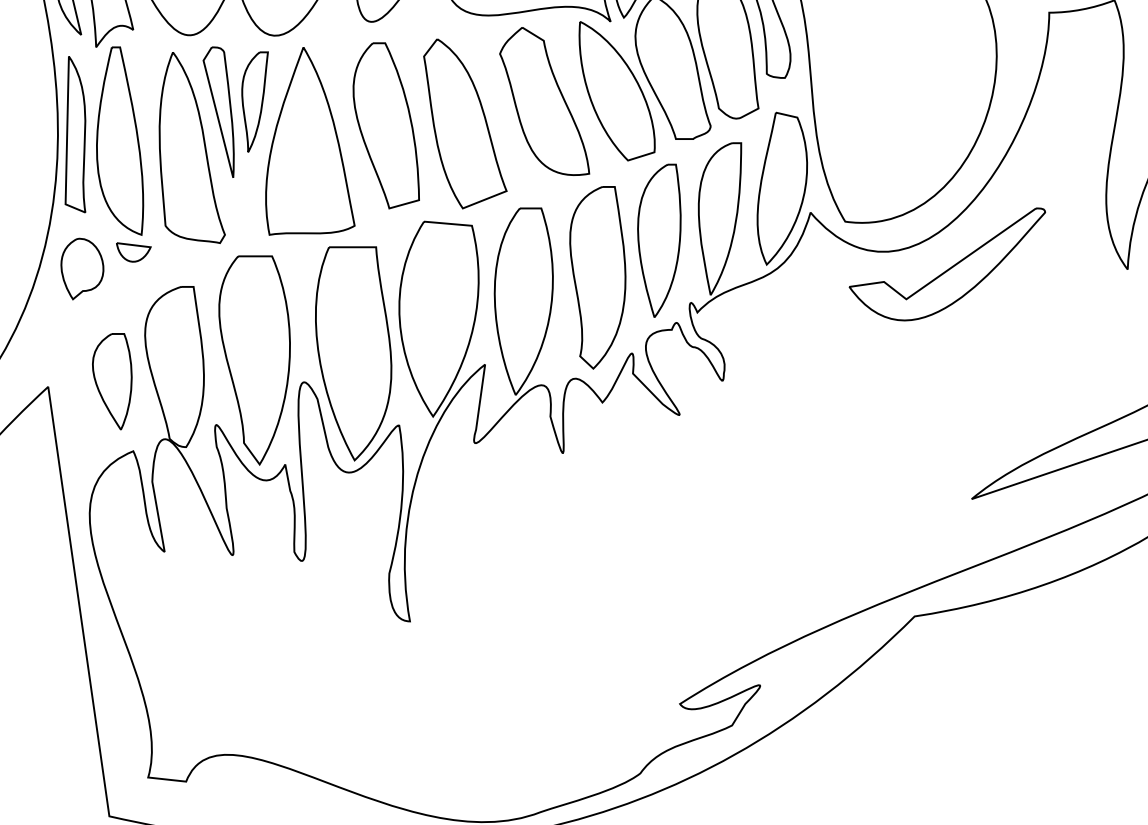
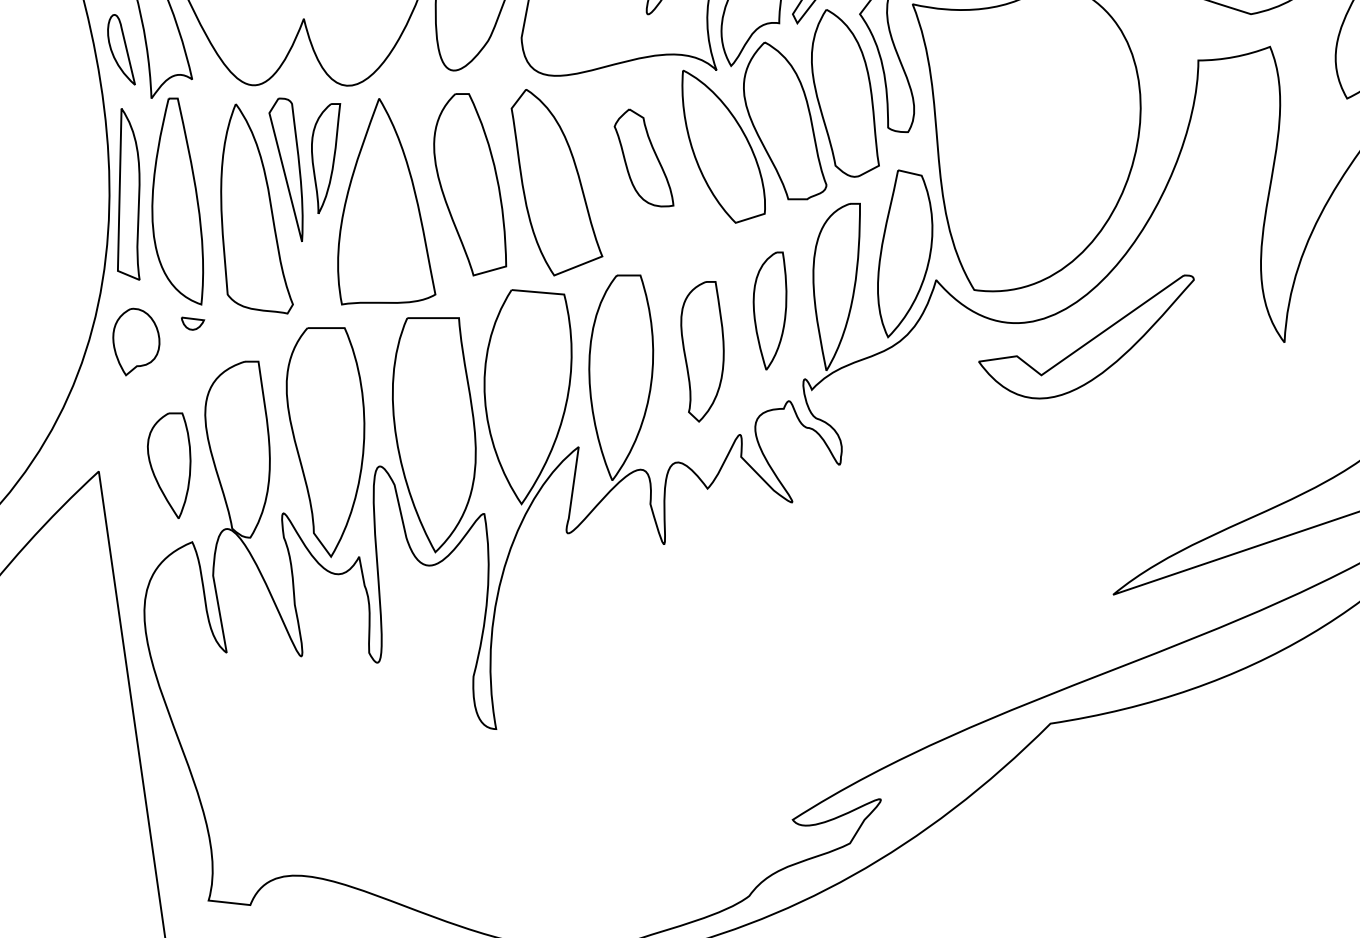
part: (544, 101) -> (643, 157), size x0.6
part: (658, 240) -> (769, 310), size x0.7
part: (133, 252) -> (192, 323), size x0.6
part: (597, 277) -> (702, 351), size x0.7

